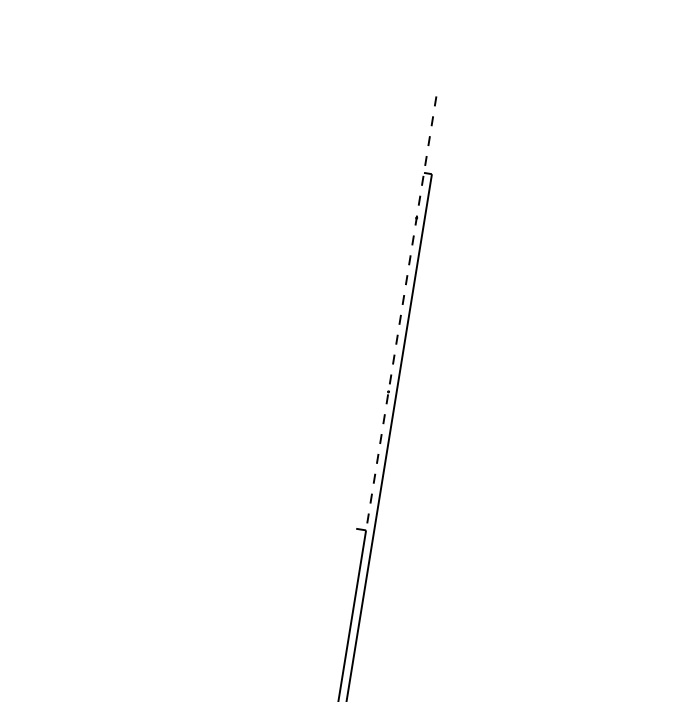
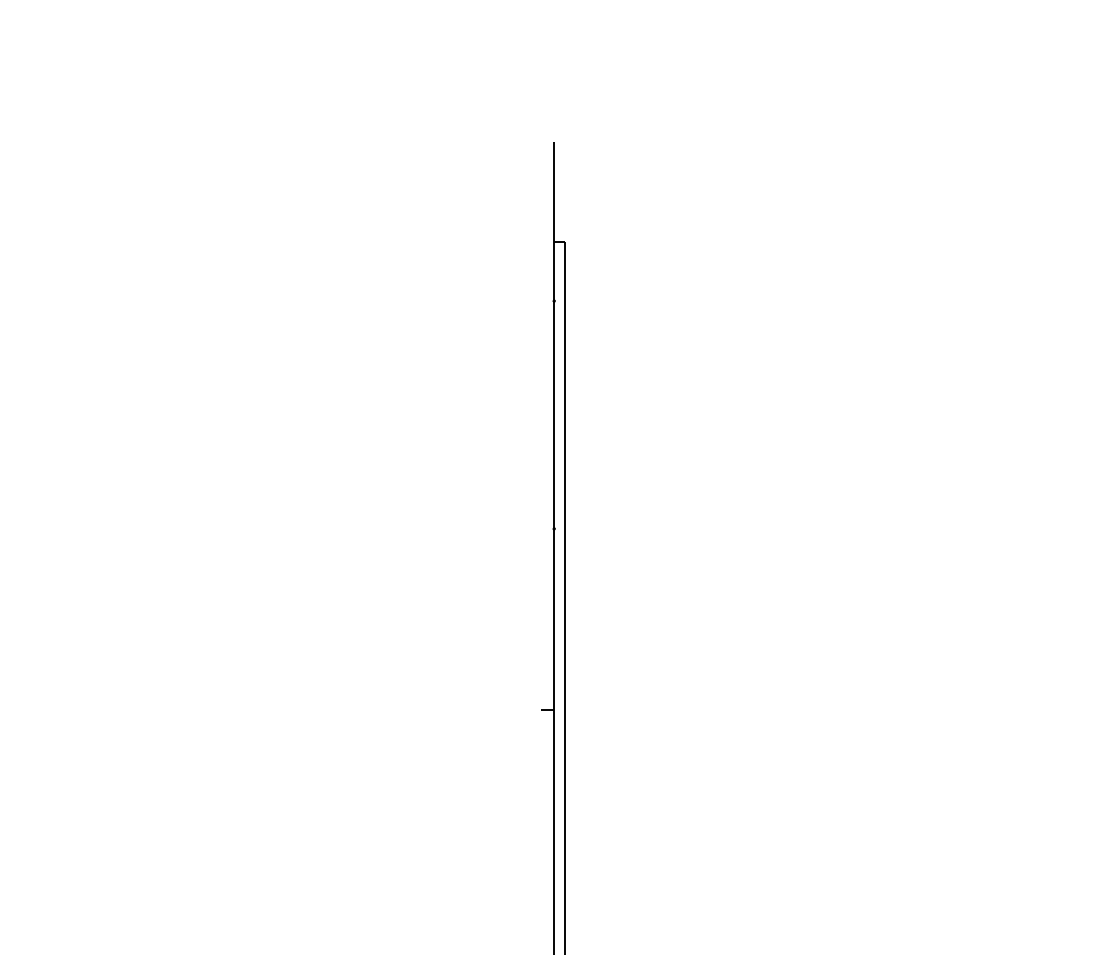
line: (401, 313) -> (554, 426), dashed -> solid

